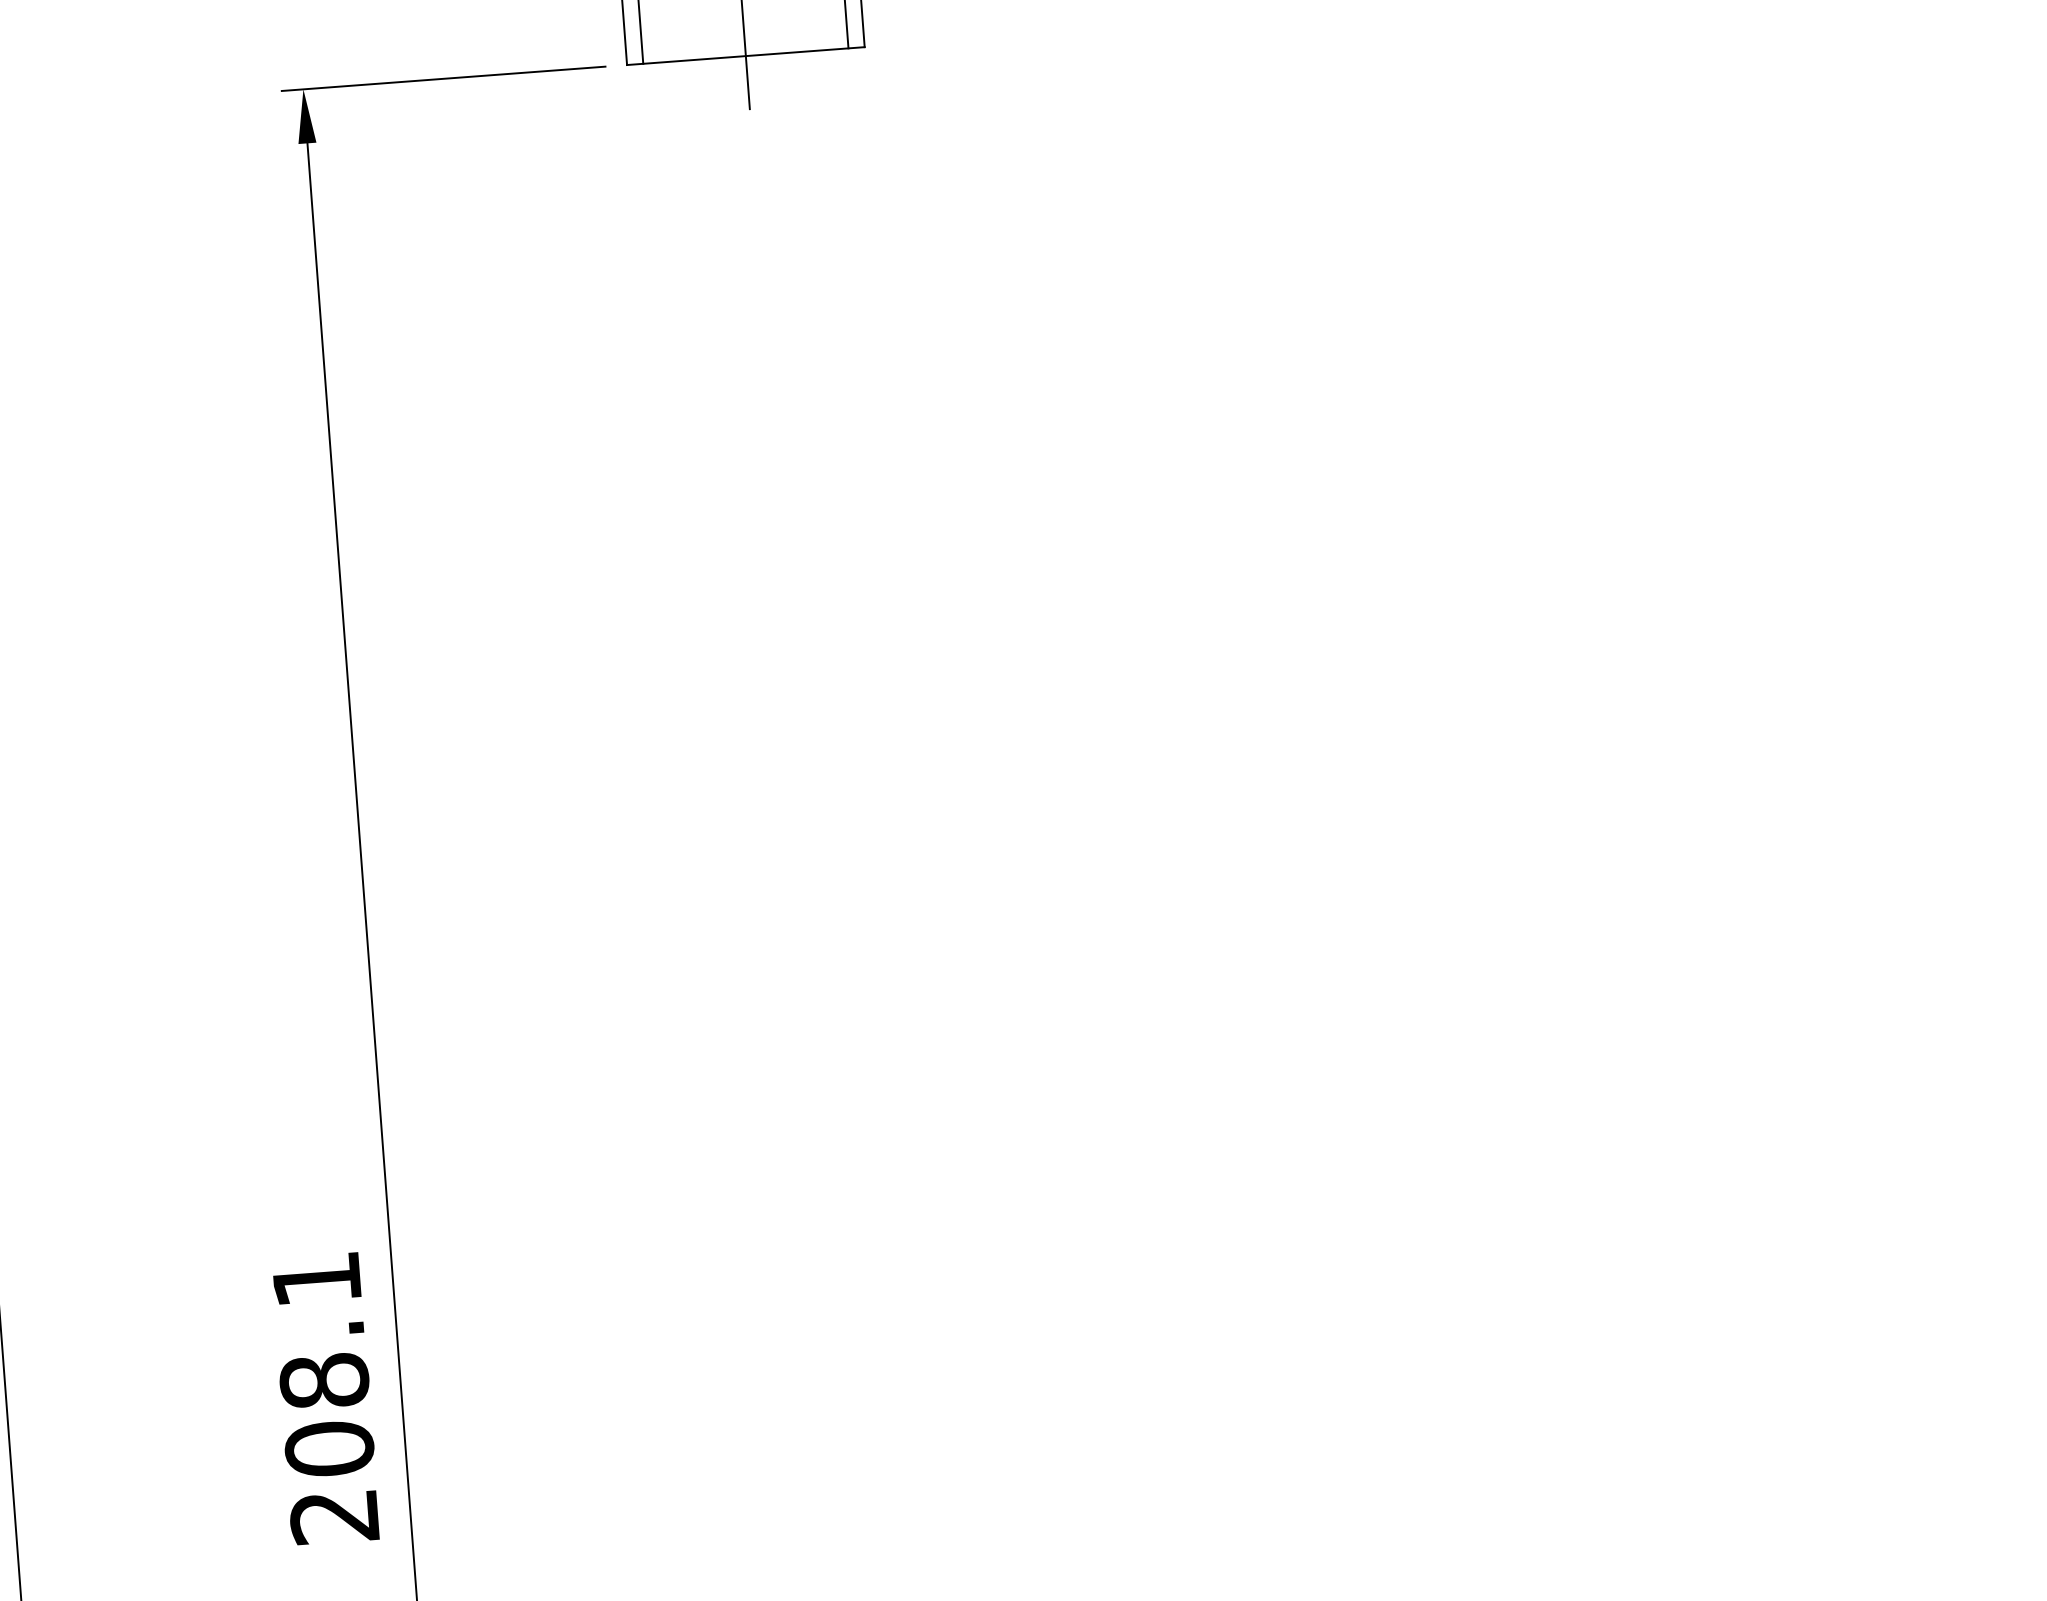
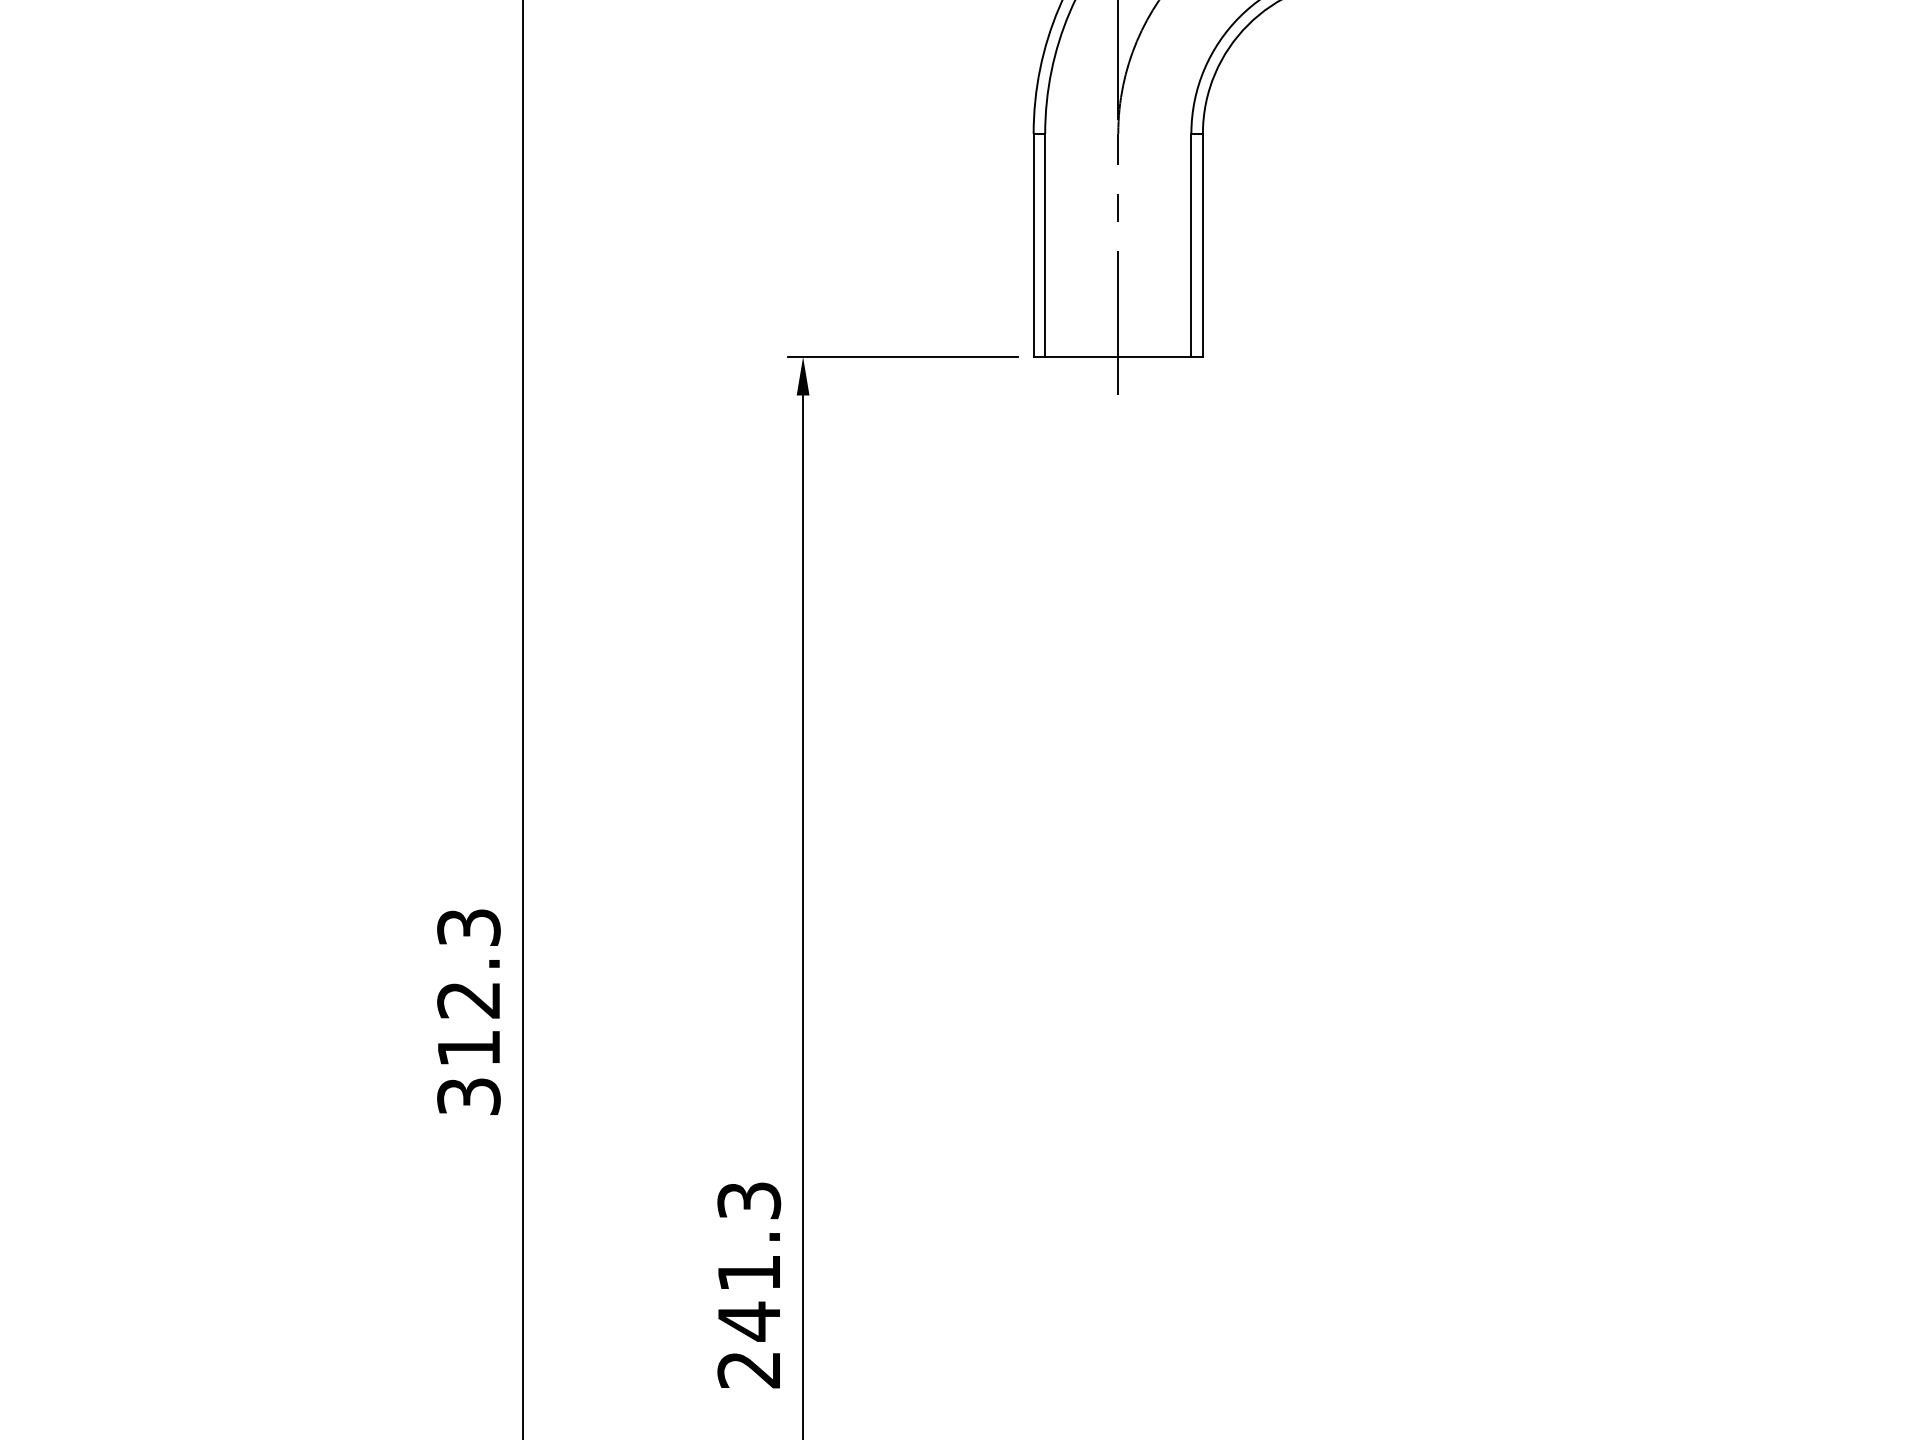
text: (323, 1364) -> (749, 1261), 208.1 -> 241.3

